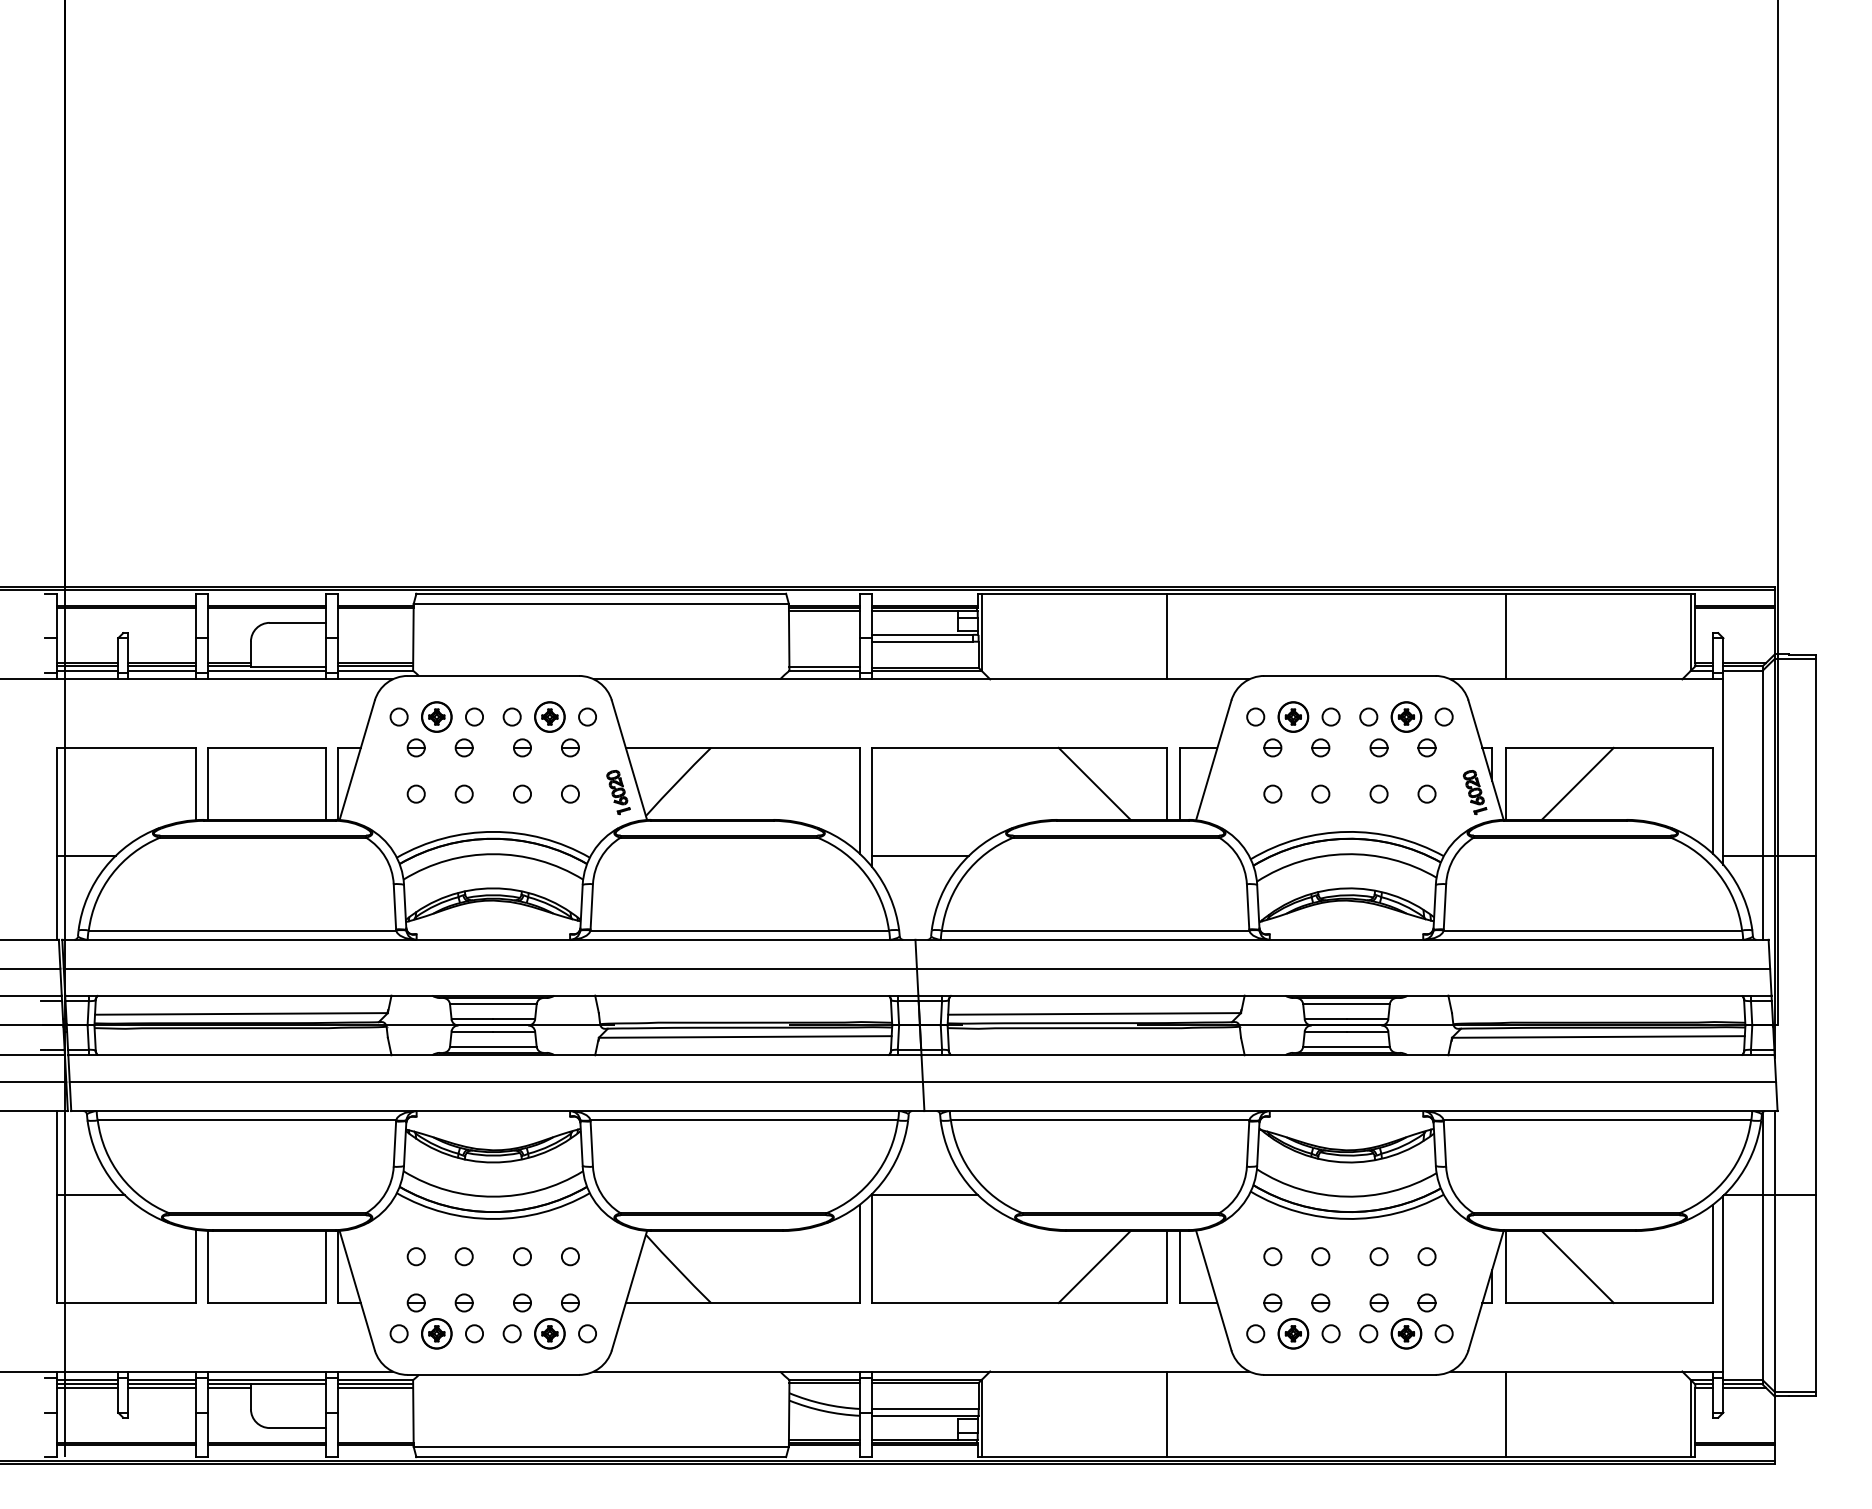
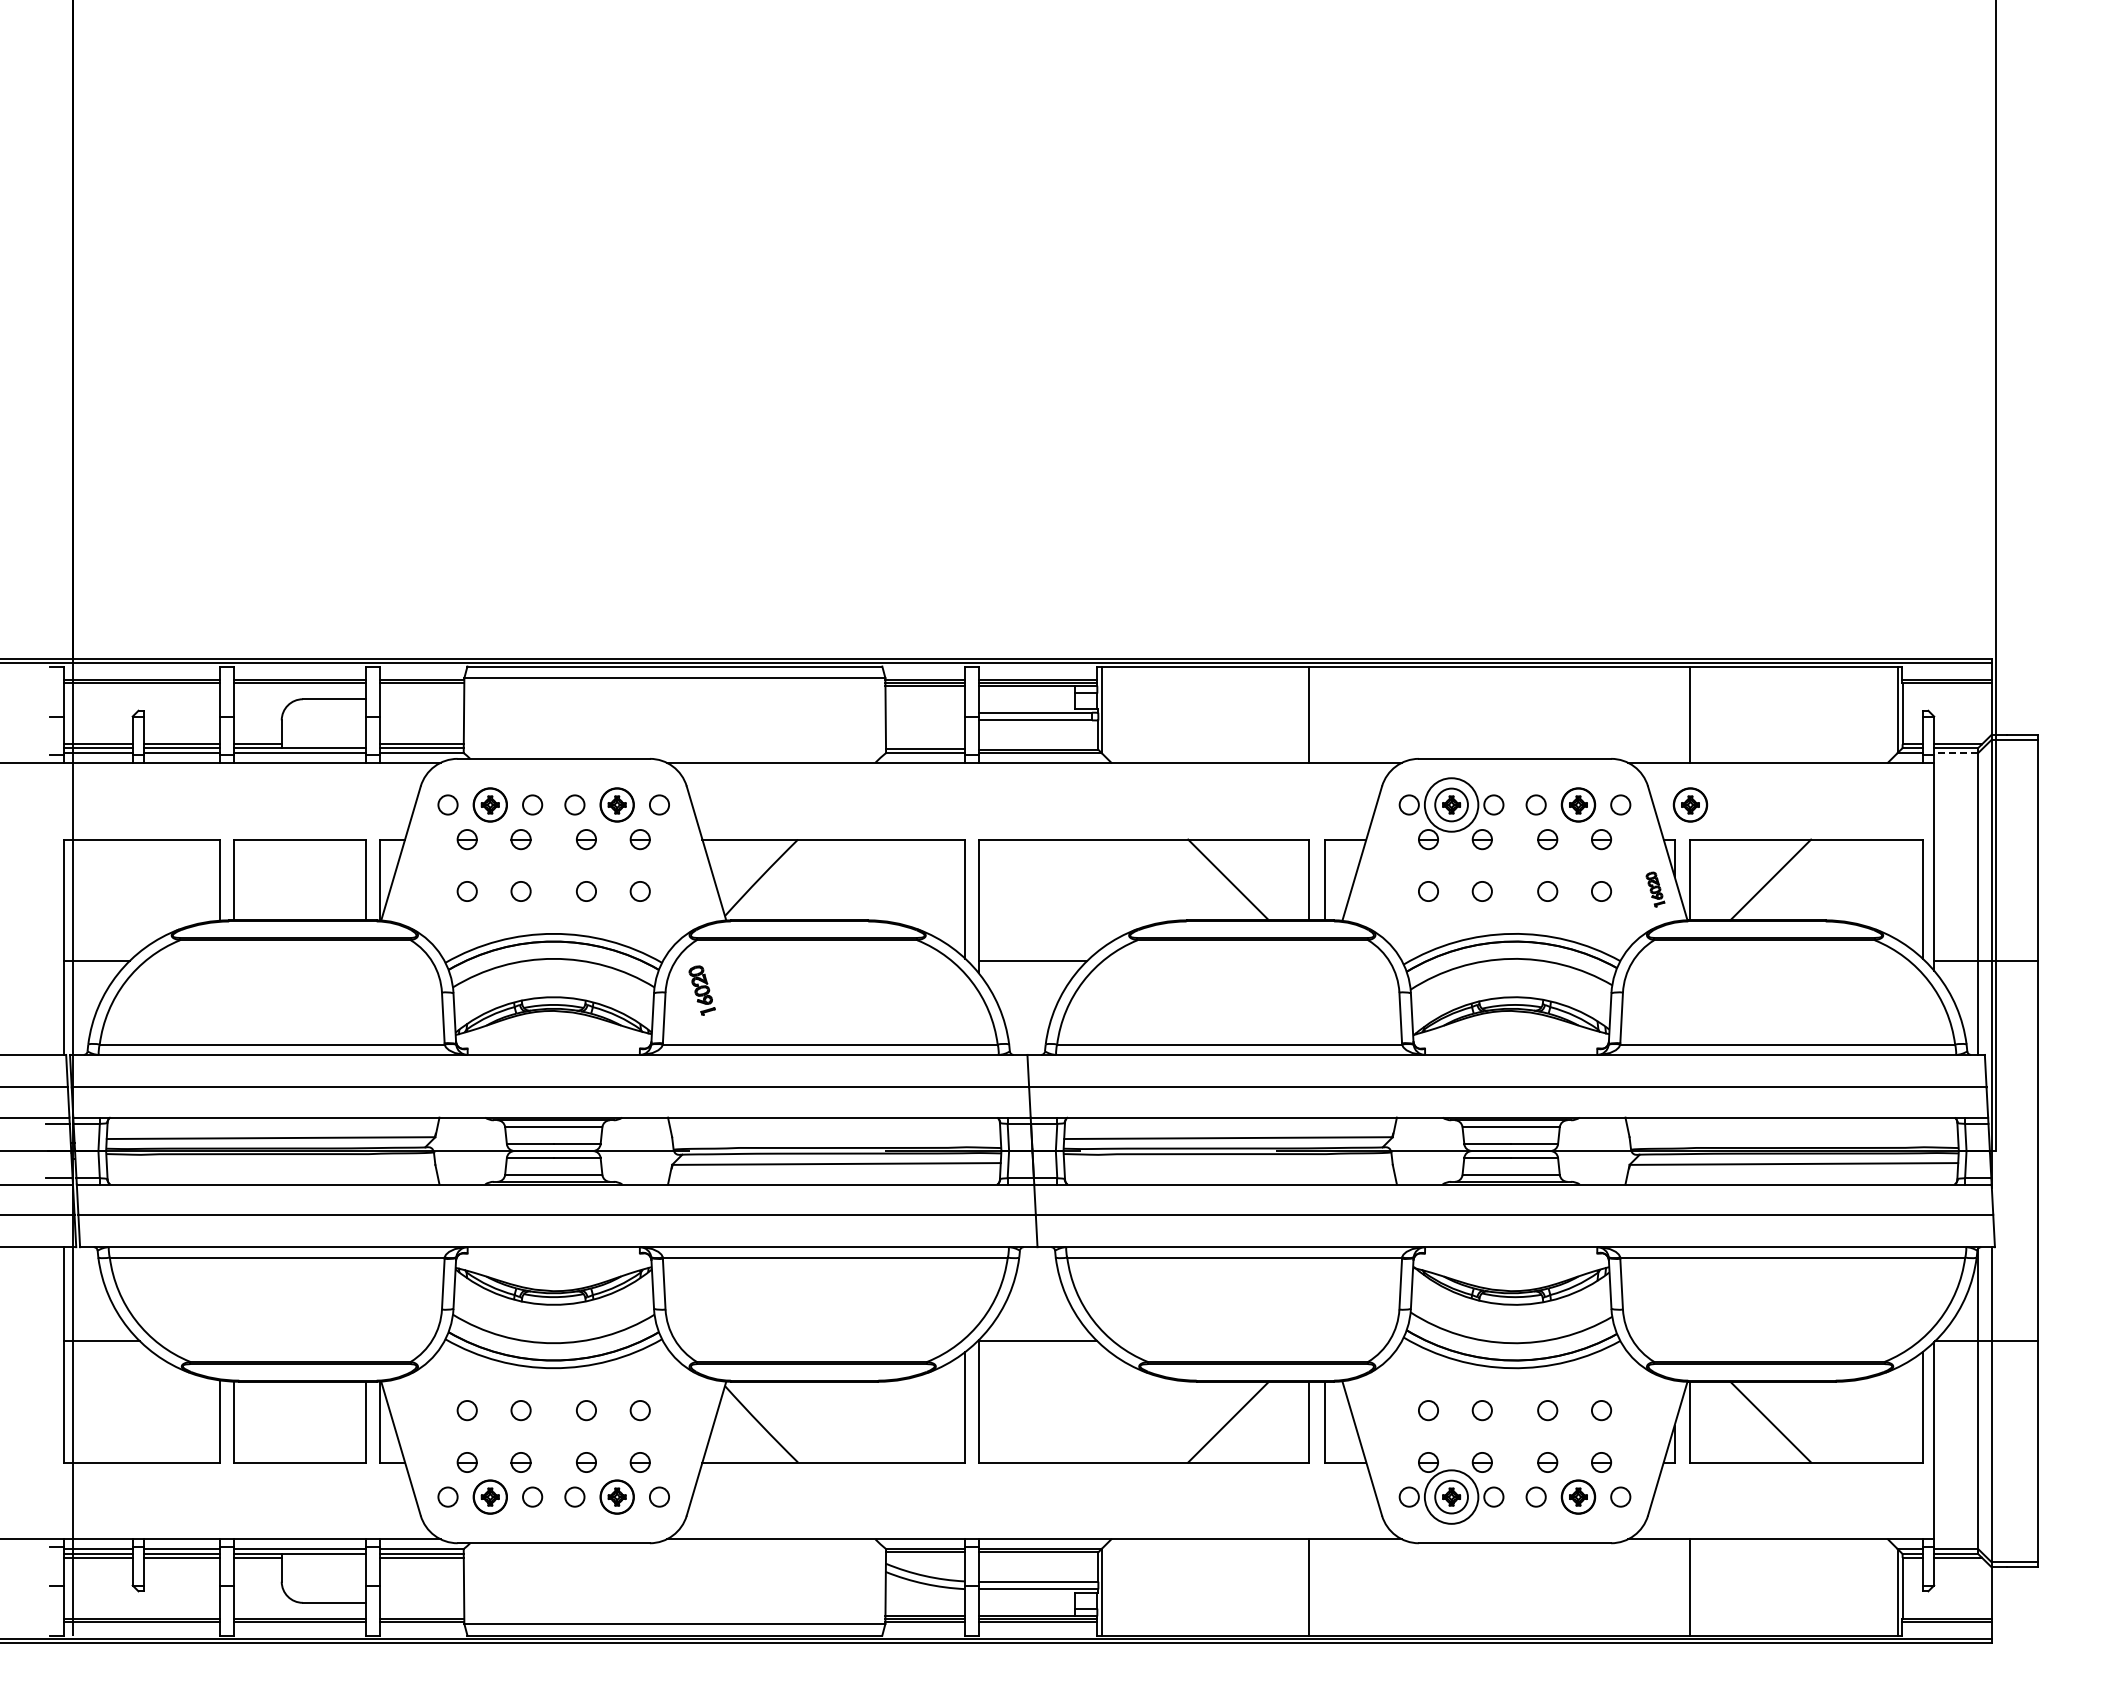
line: (1743, 671) -> (1956, 753), solid -> dashed
circle: (1293, 716) -> (1451, 804), size x1.6
part: (1506, 716) -> (1690, 804), added
part: (617, 792) -> (701, 990), moved
part: (1475, 792) -> (1655, 889), size x0.7
circle: (1293, 1333) -> (1451, 1496), size x1.6

